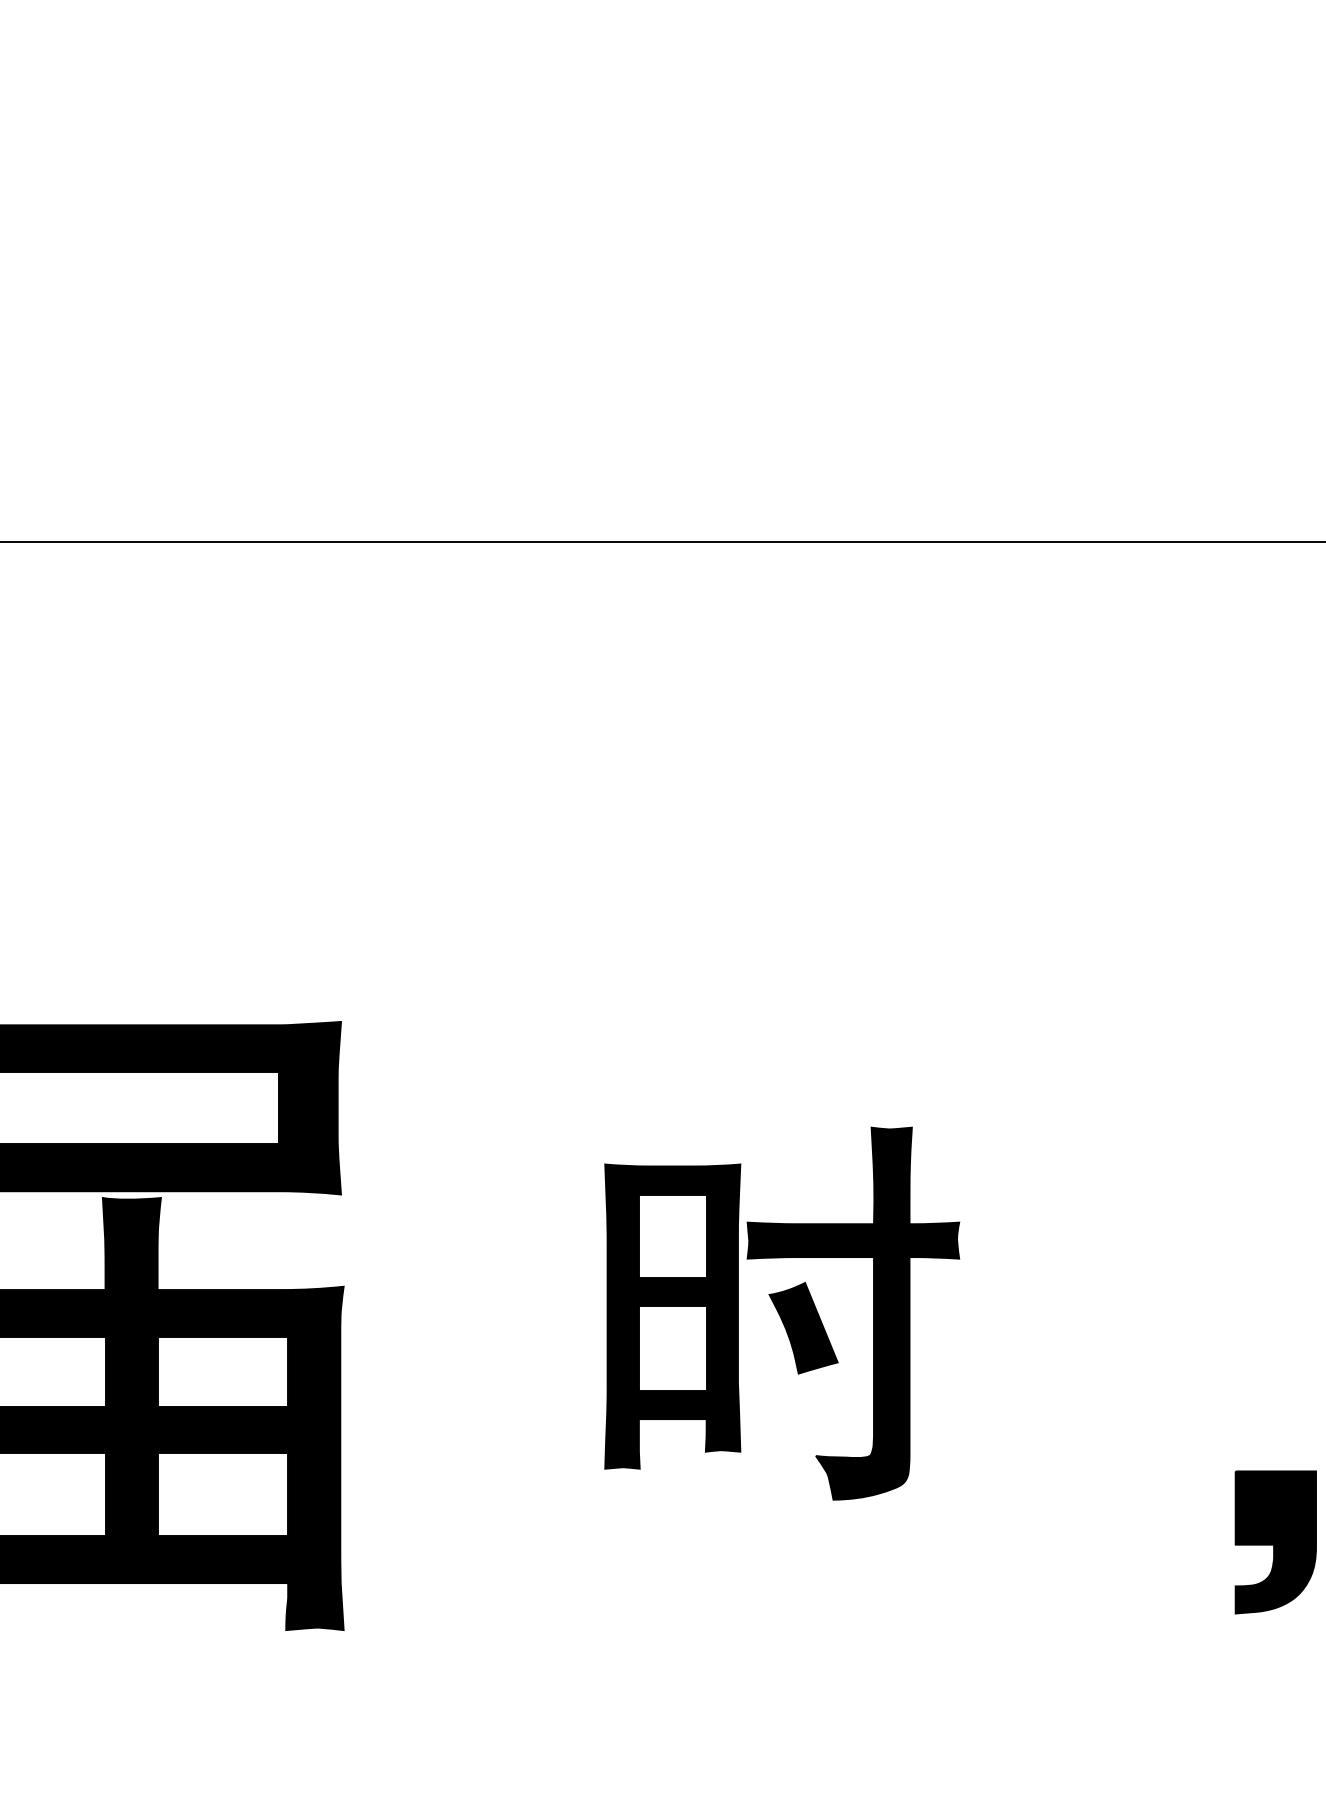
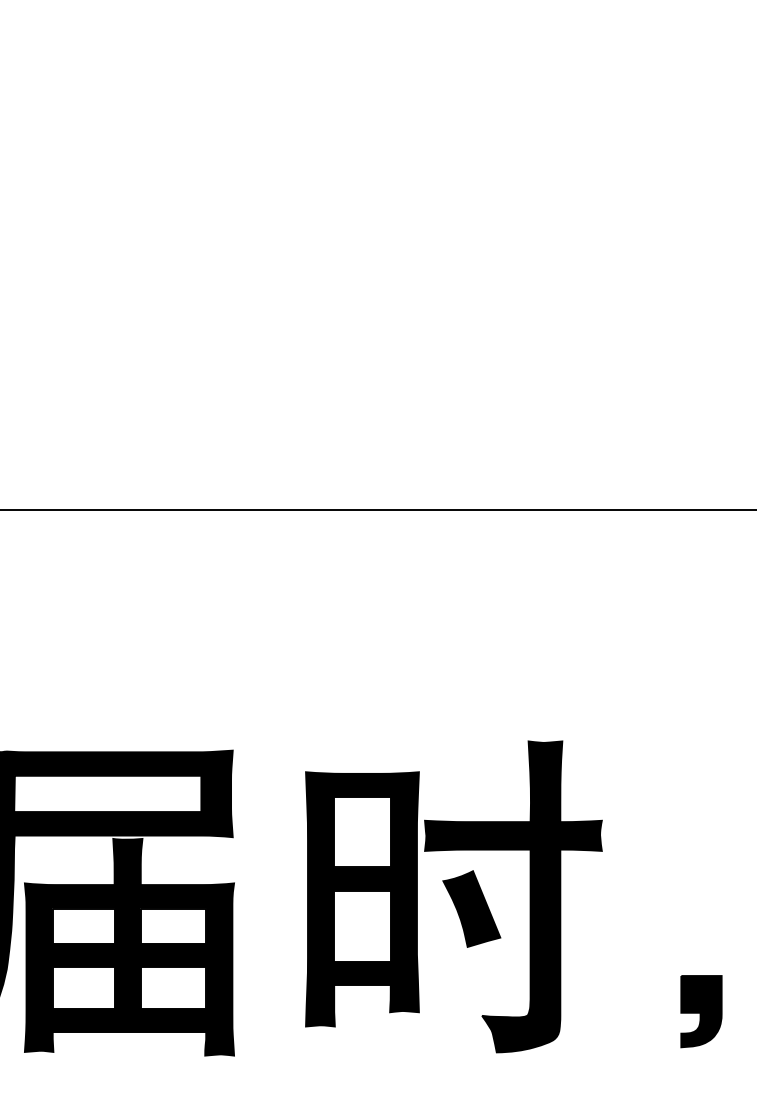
part: (781, 1312) -> (453, 896), size x1.67

